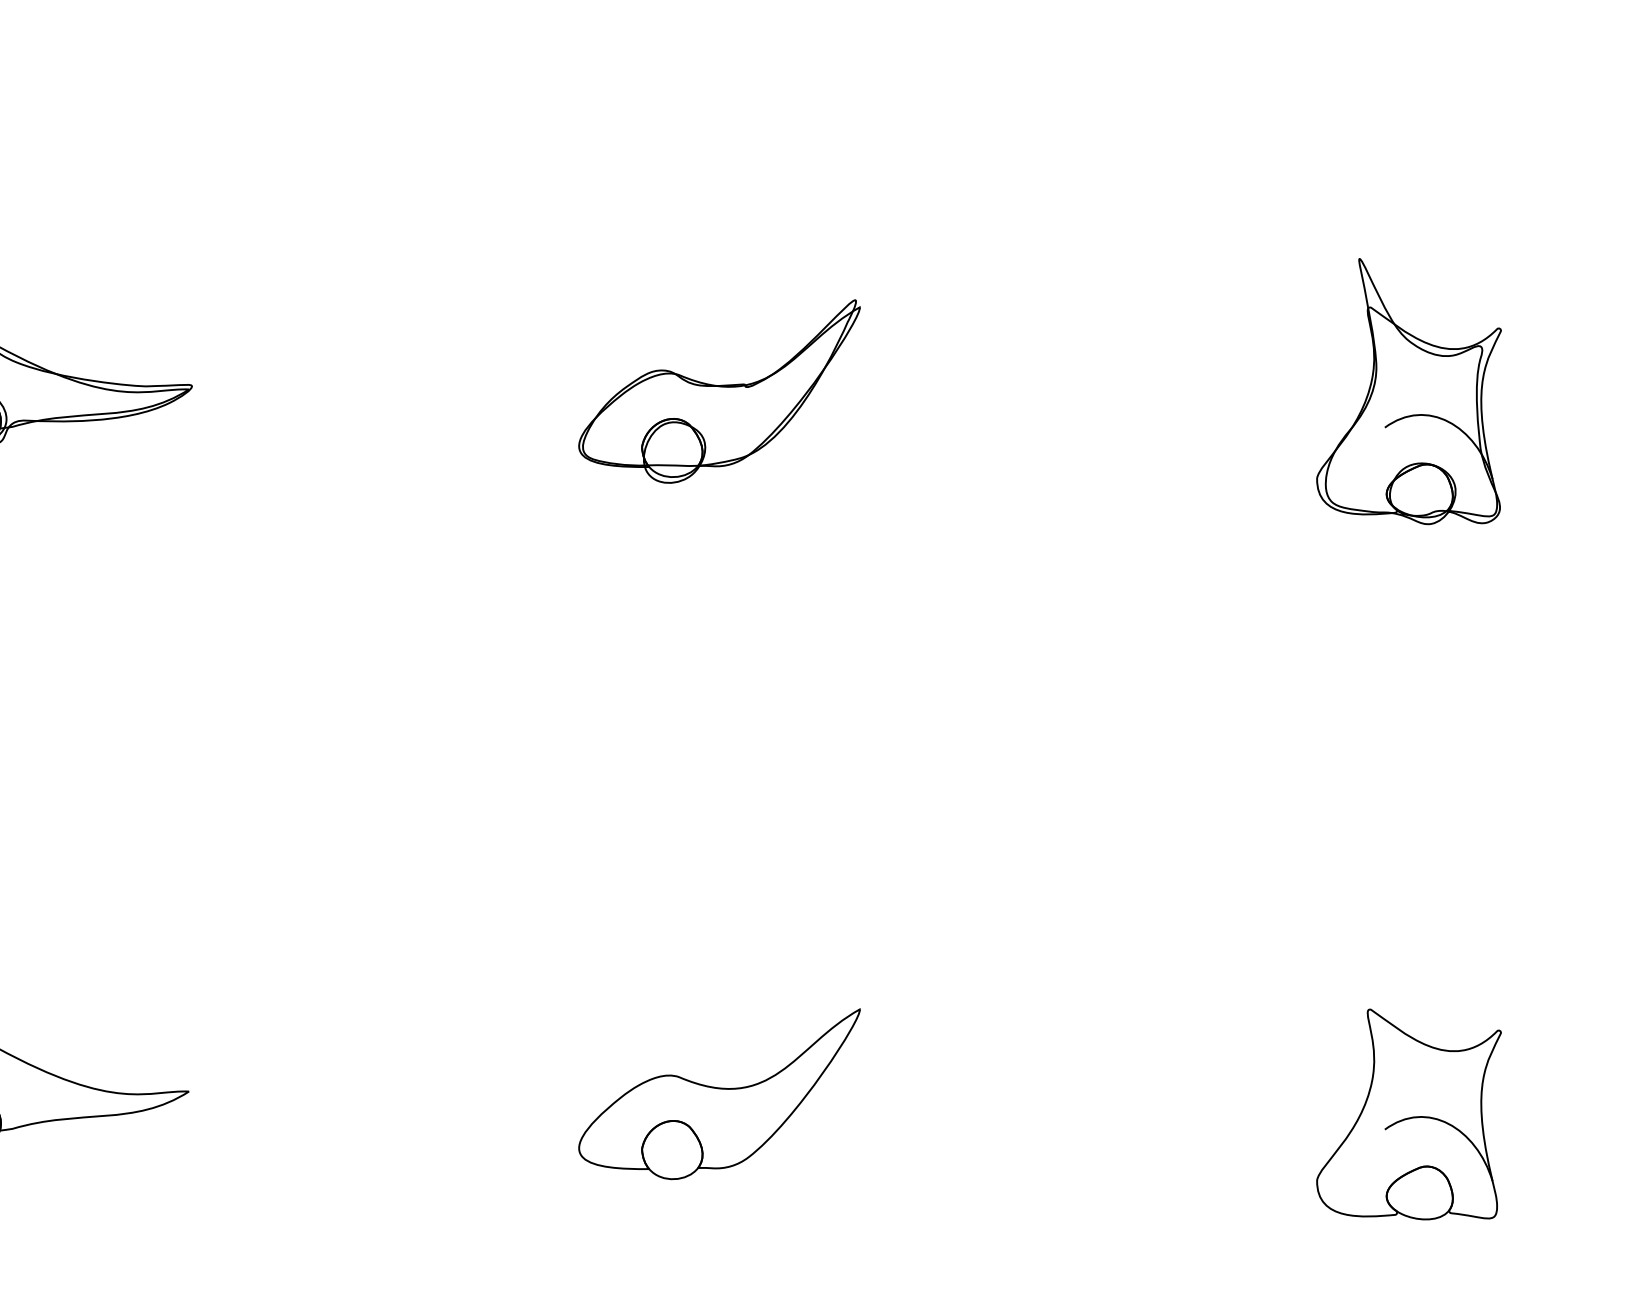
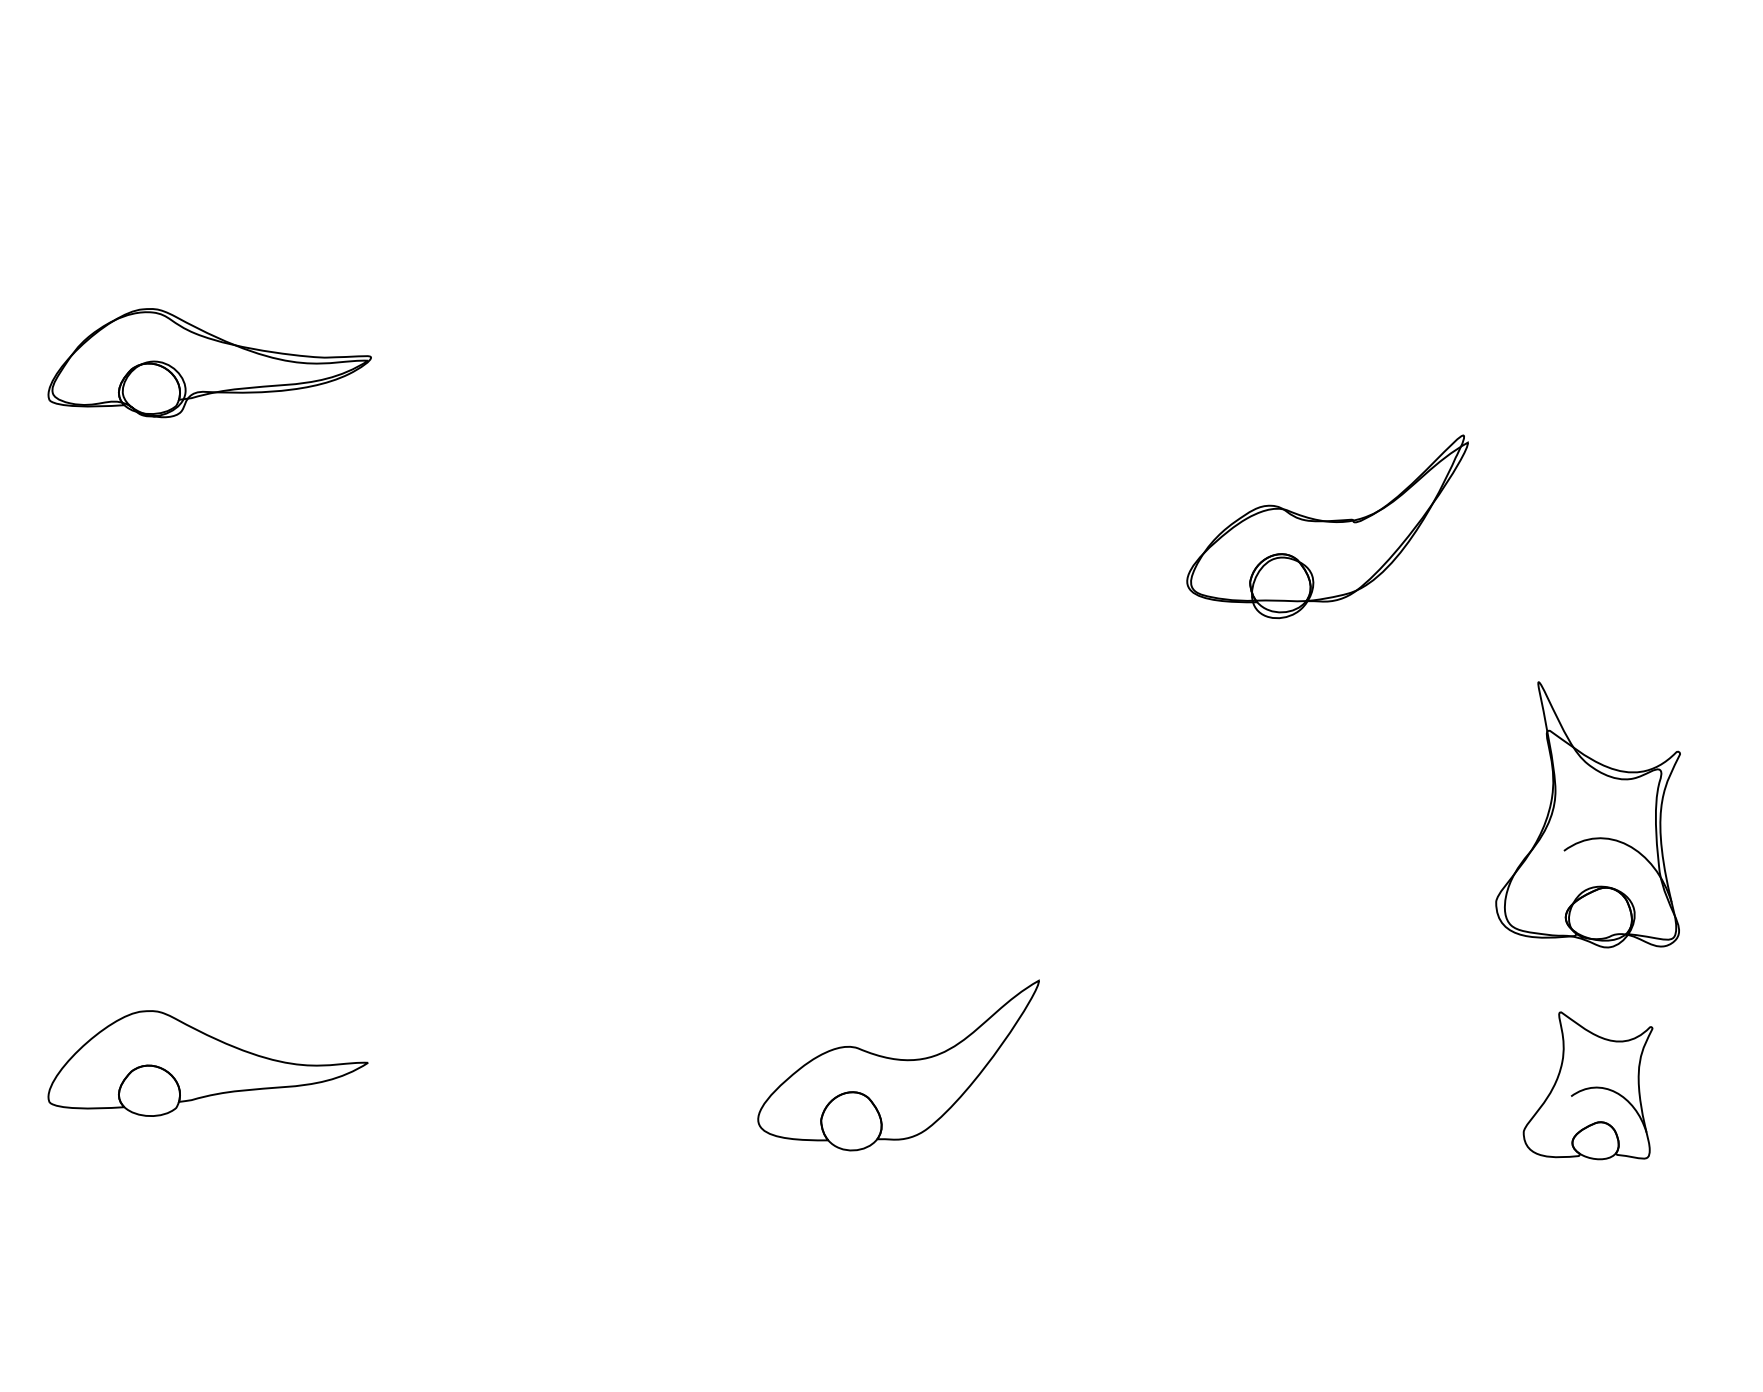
part: (719, 391) -> (1327, 526), moved
part: (1408, 391) -> (1587, 814), moved
part: (1408, 1114) -> (1587, 1085), size x0.7

